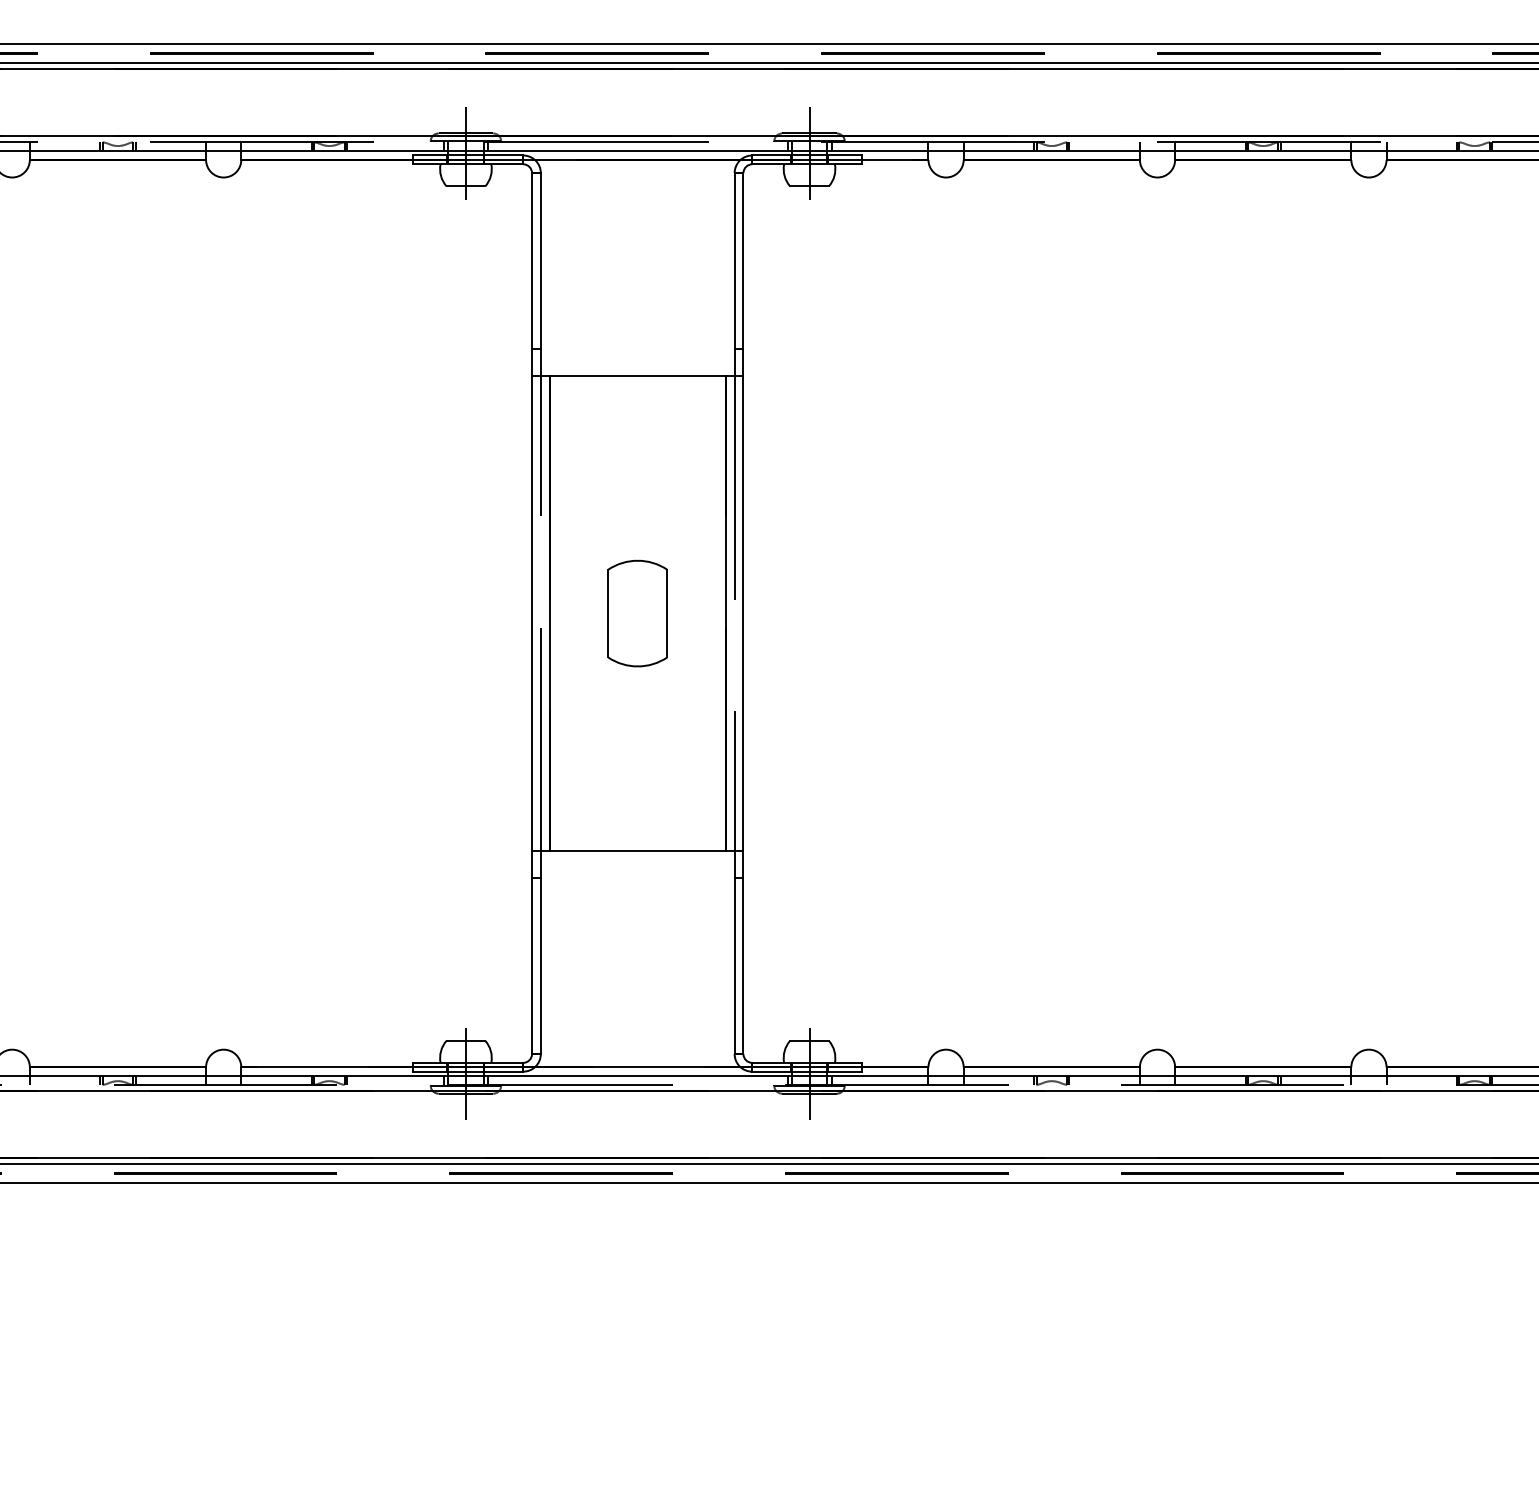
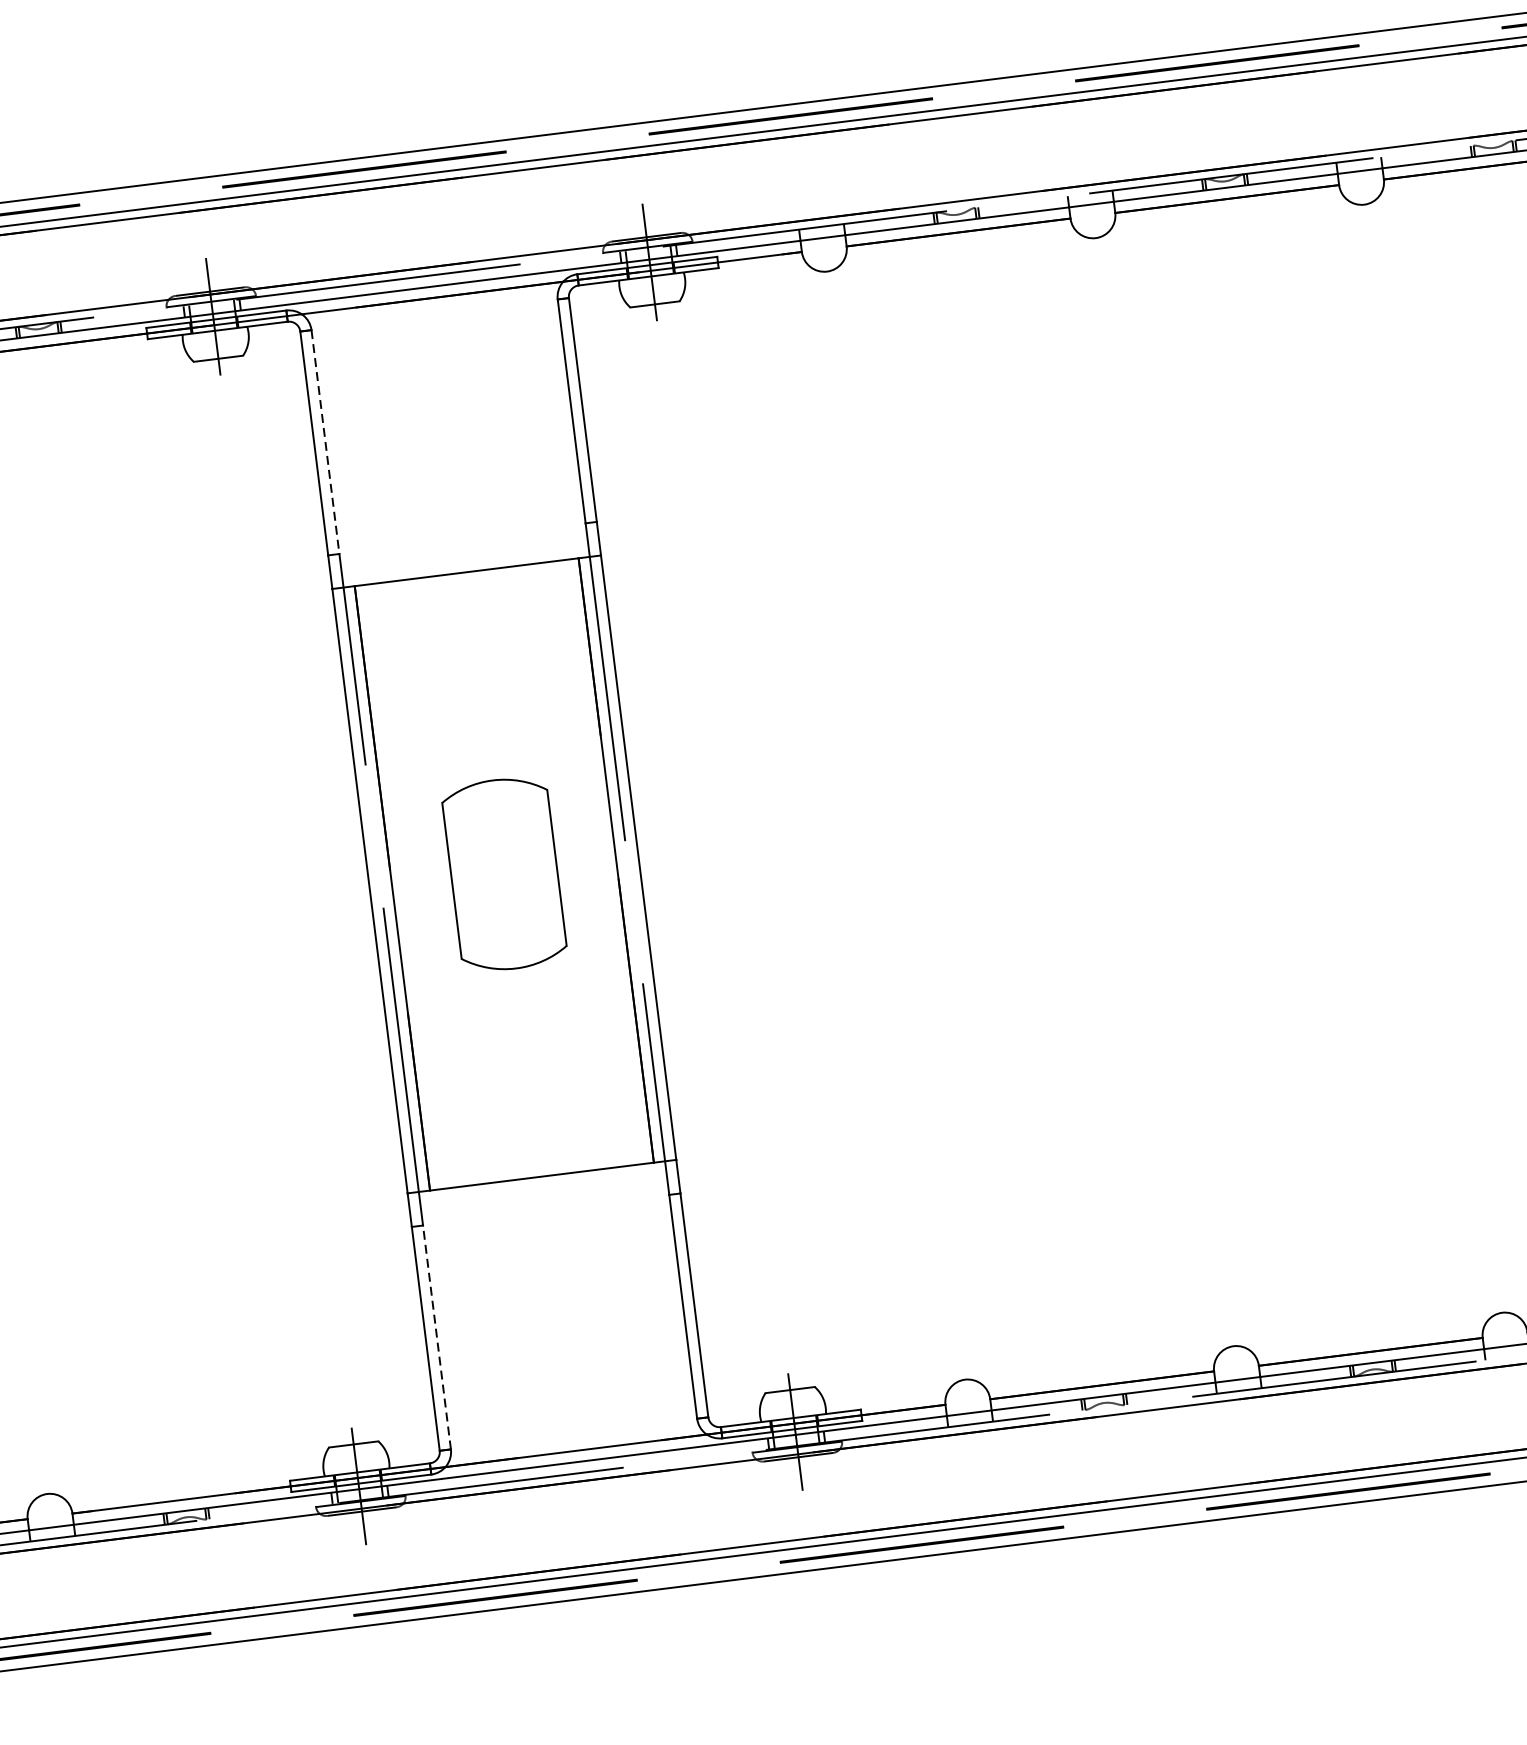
line: (540, 261) -> (325, 442), solid -> dashed
part: (637, 613) -> (504, 874), size x1.4
line: (540, 965) -> (436, 1336), solid -> dashed

